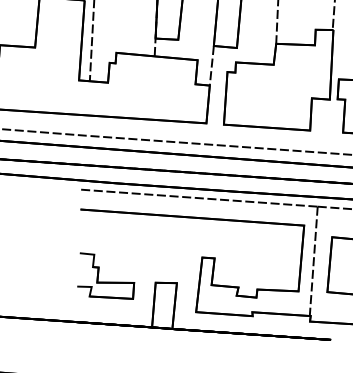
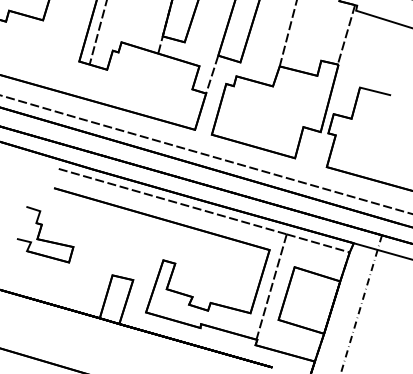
part: (104, 276) -> (45, 234), moved

